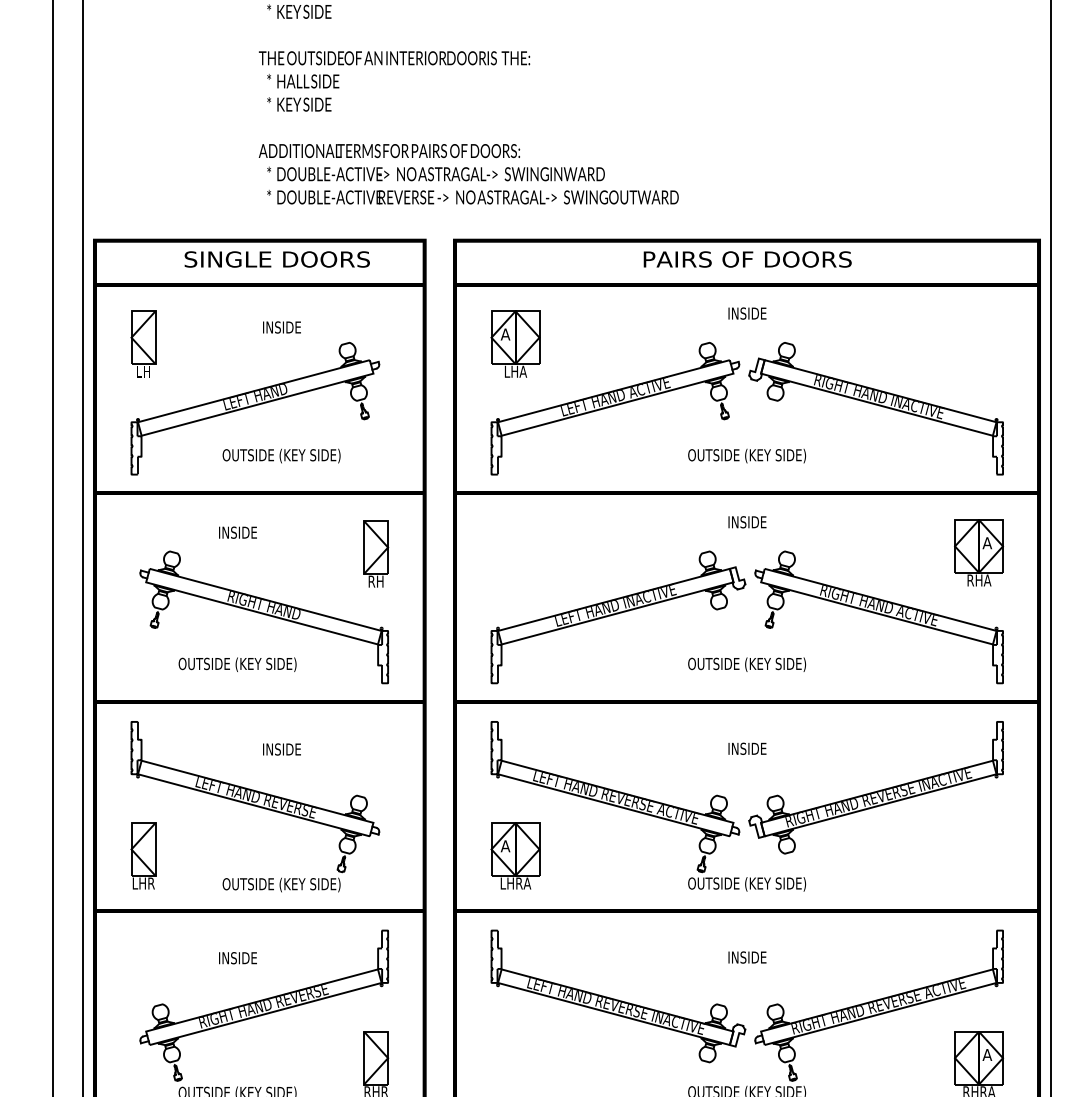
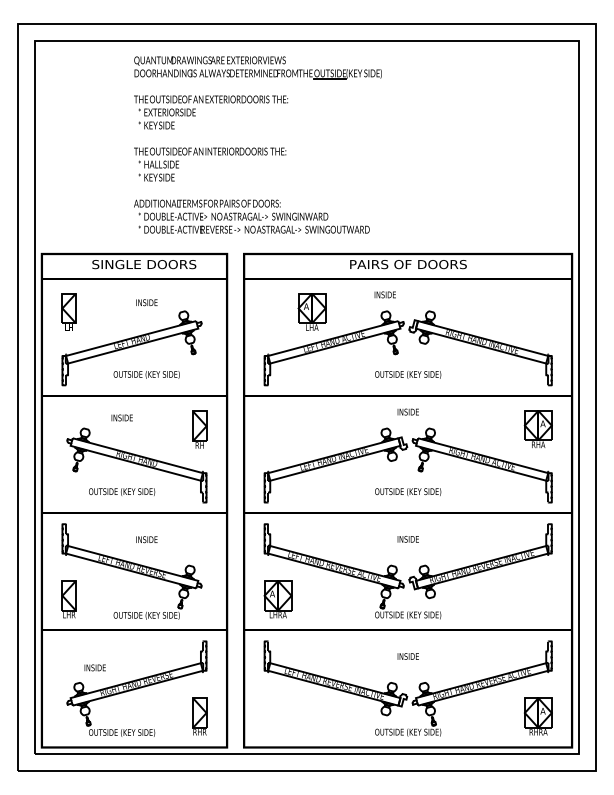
text: (745, 312) -> (384, 294), moved
part: (514, 343) -> (311, 311), moved
text: (236, 957) -> (94, 667), moved

